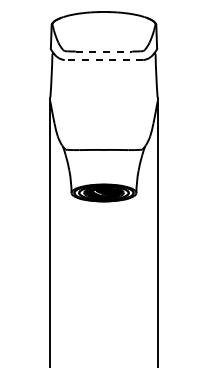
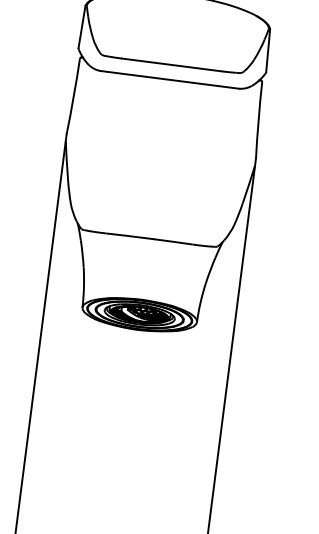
line: (104, 51) -> (172, 64), dashed -> solid
line: (103, 59) -> (169, 78), dashed -> solid

